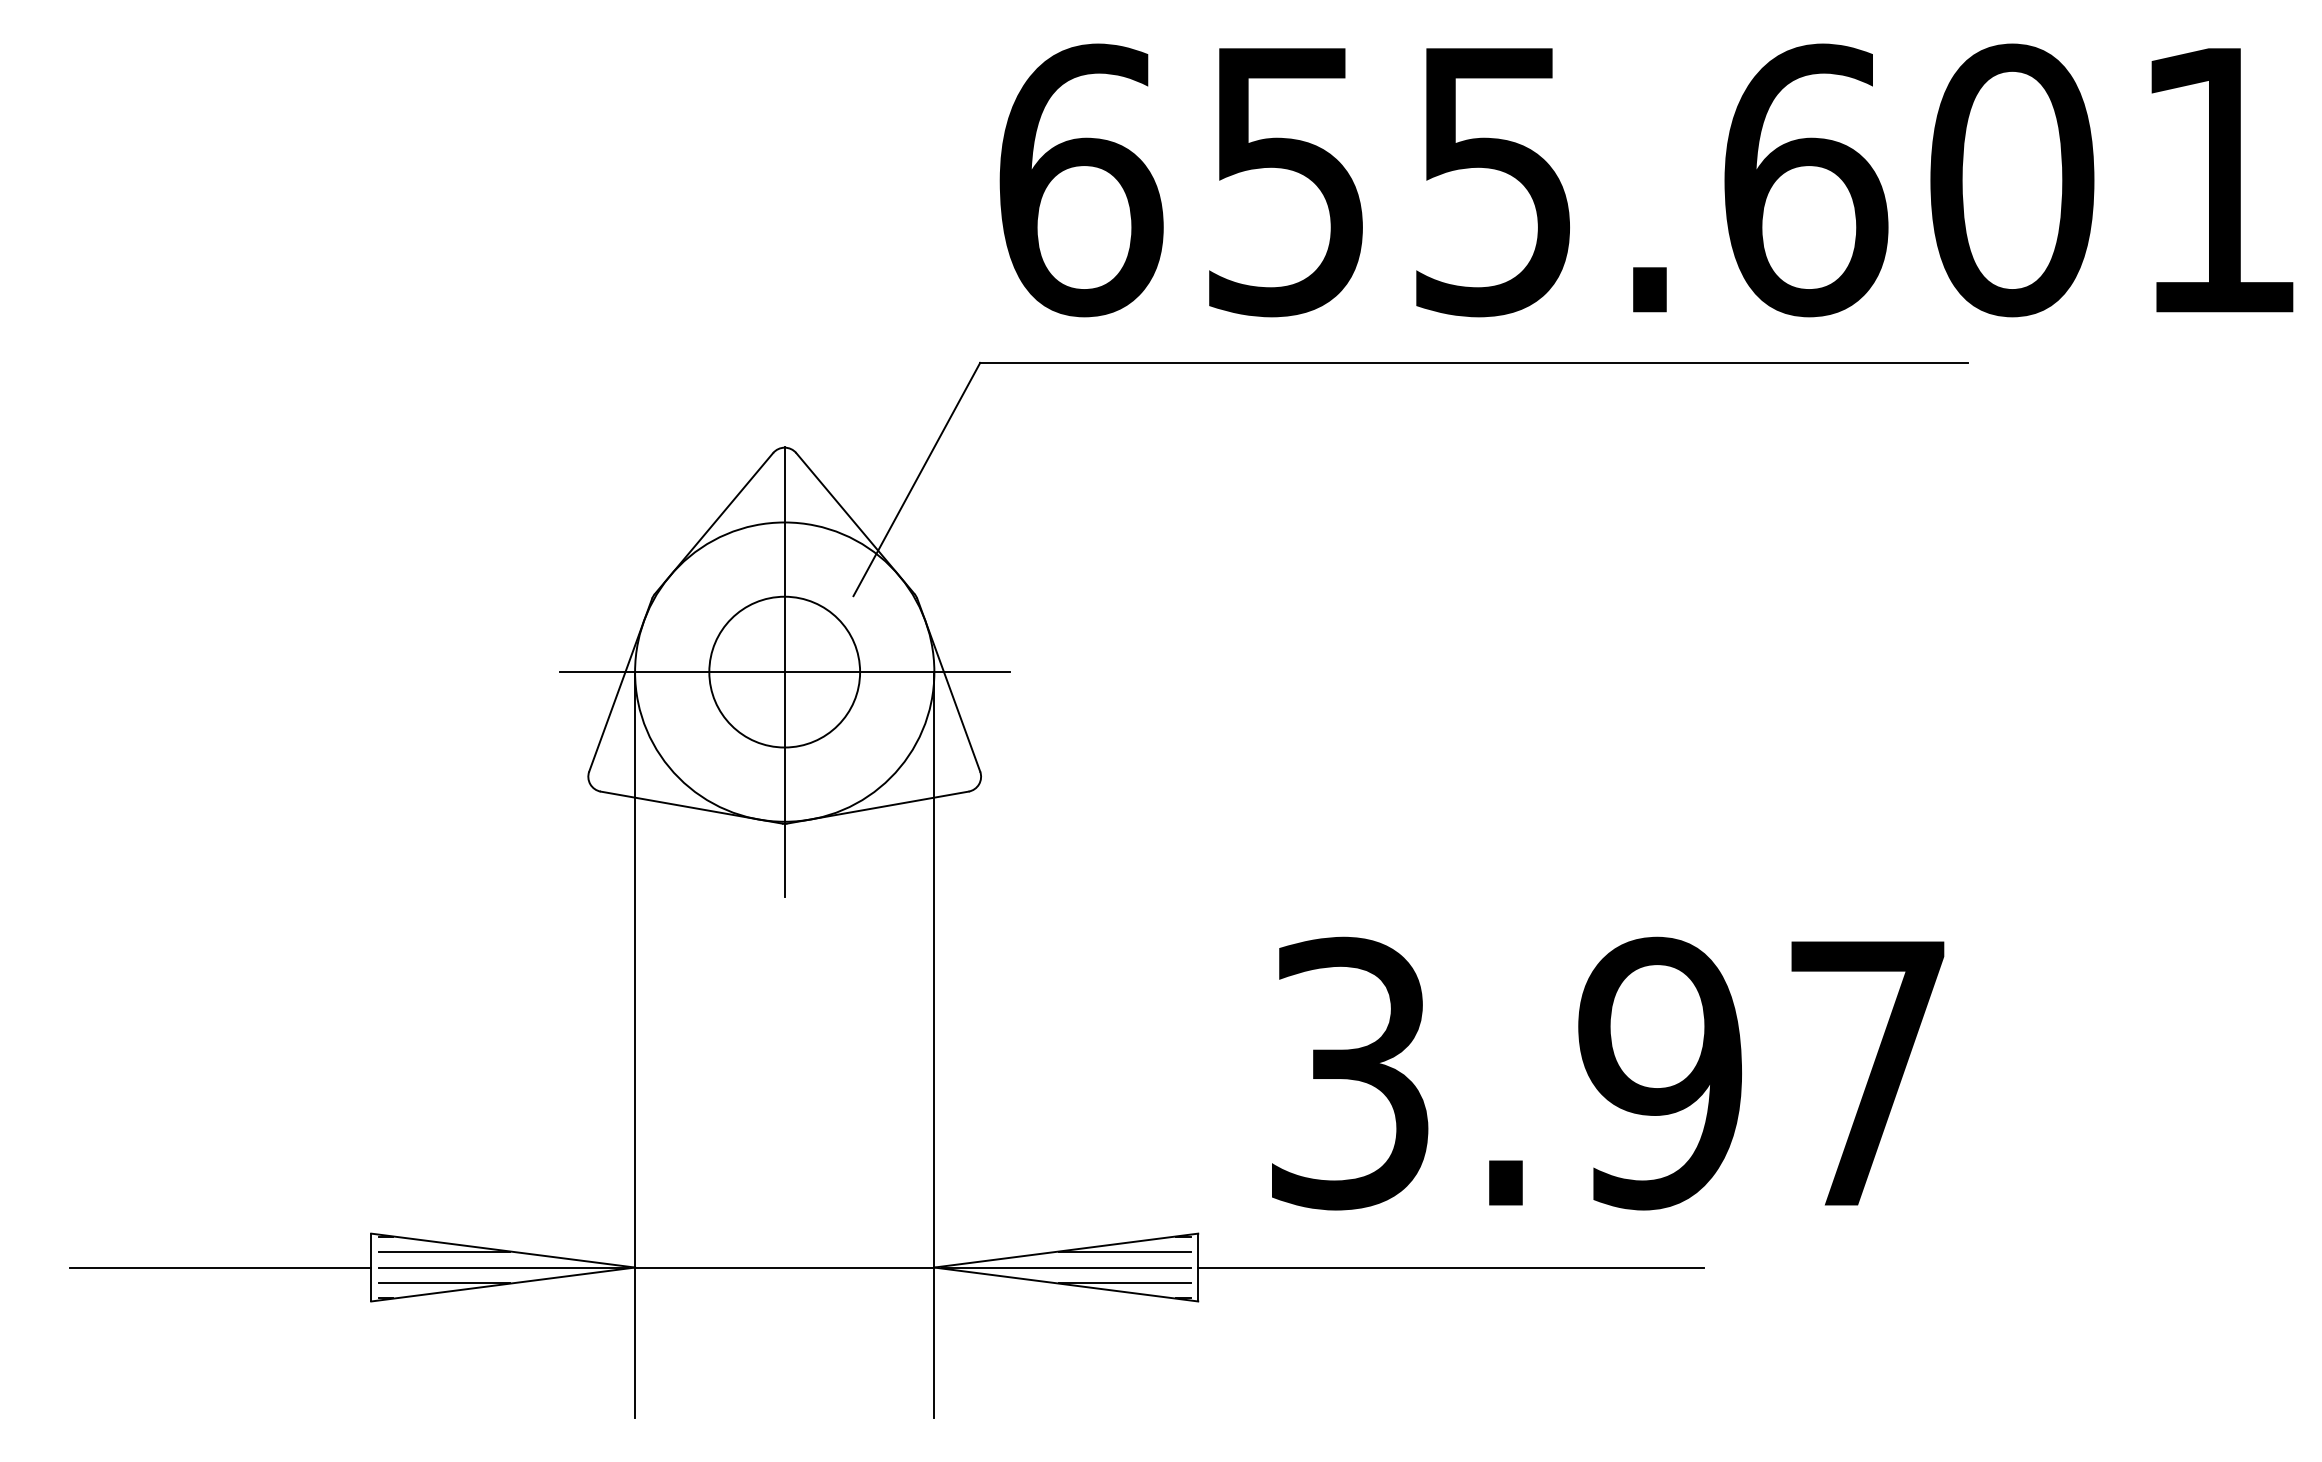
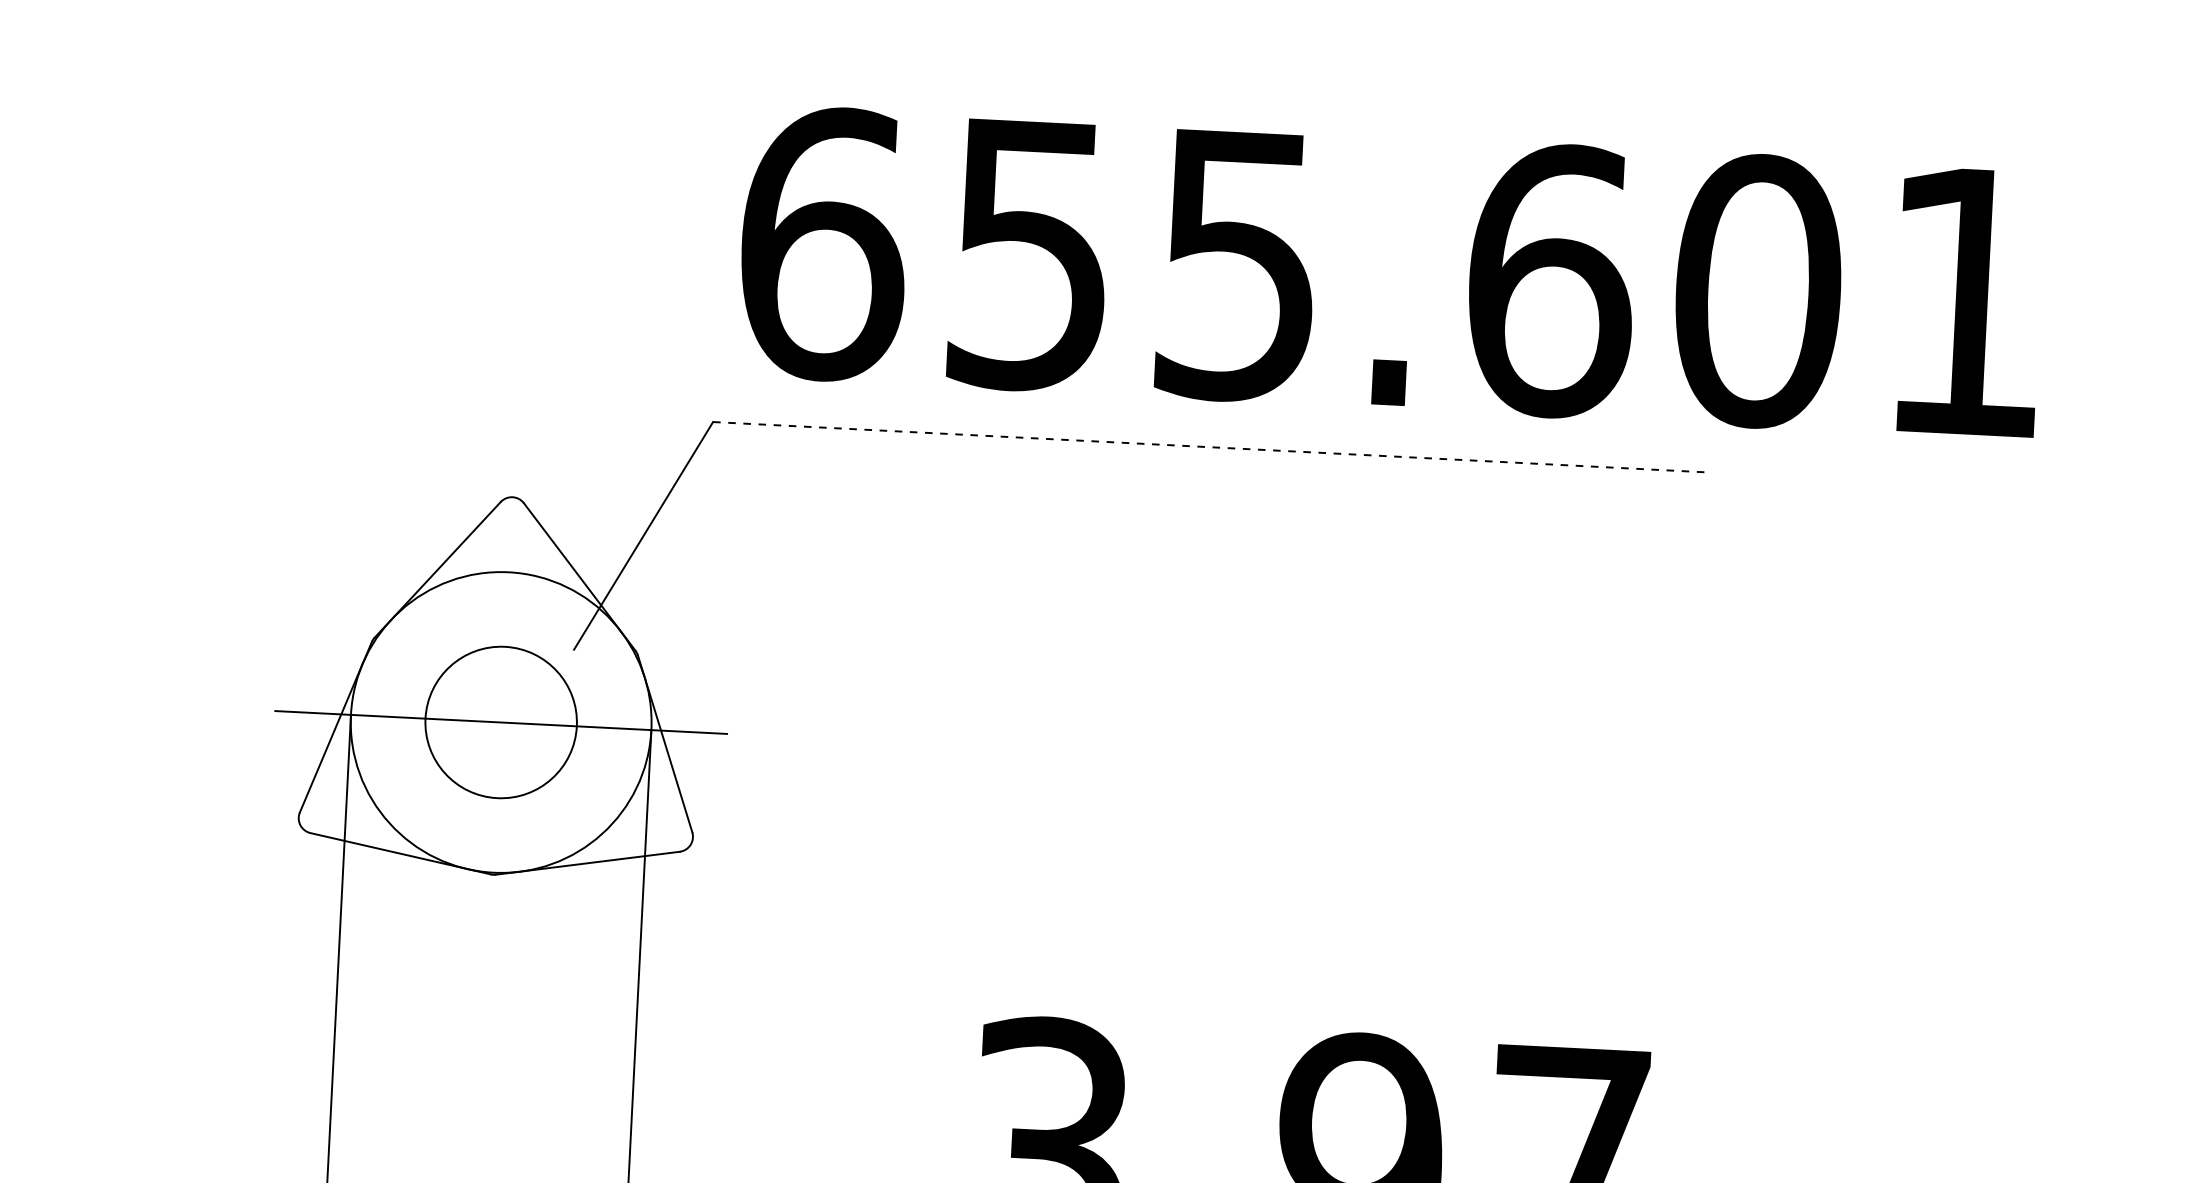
line: (1474, 362) -> (1209, 446), solid -> dashed
line: (784, 672) -> (500, 722), removed

